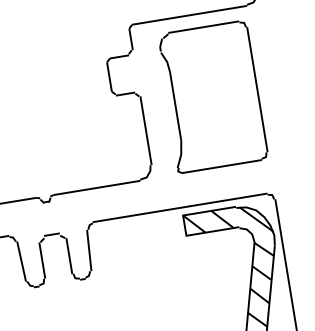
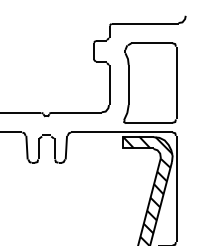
part: (212, 95) -> (150, 82), moved

